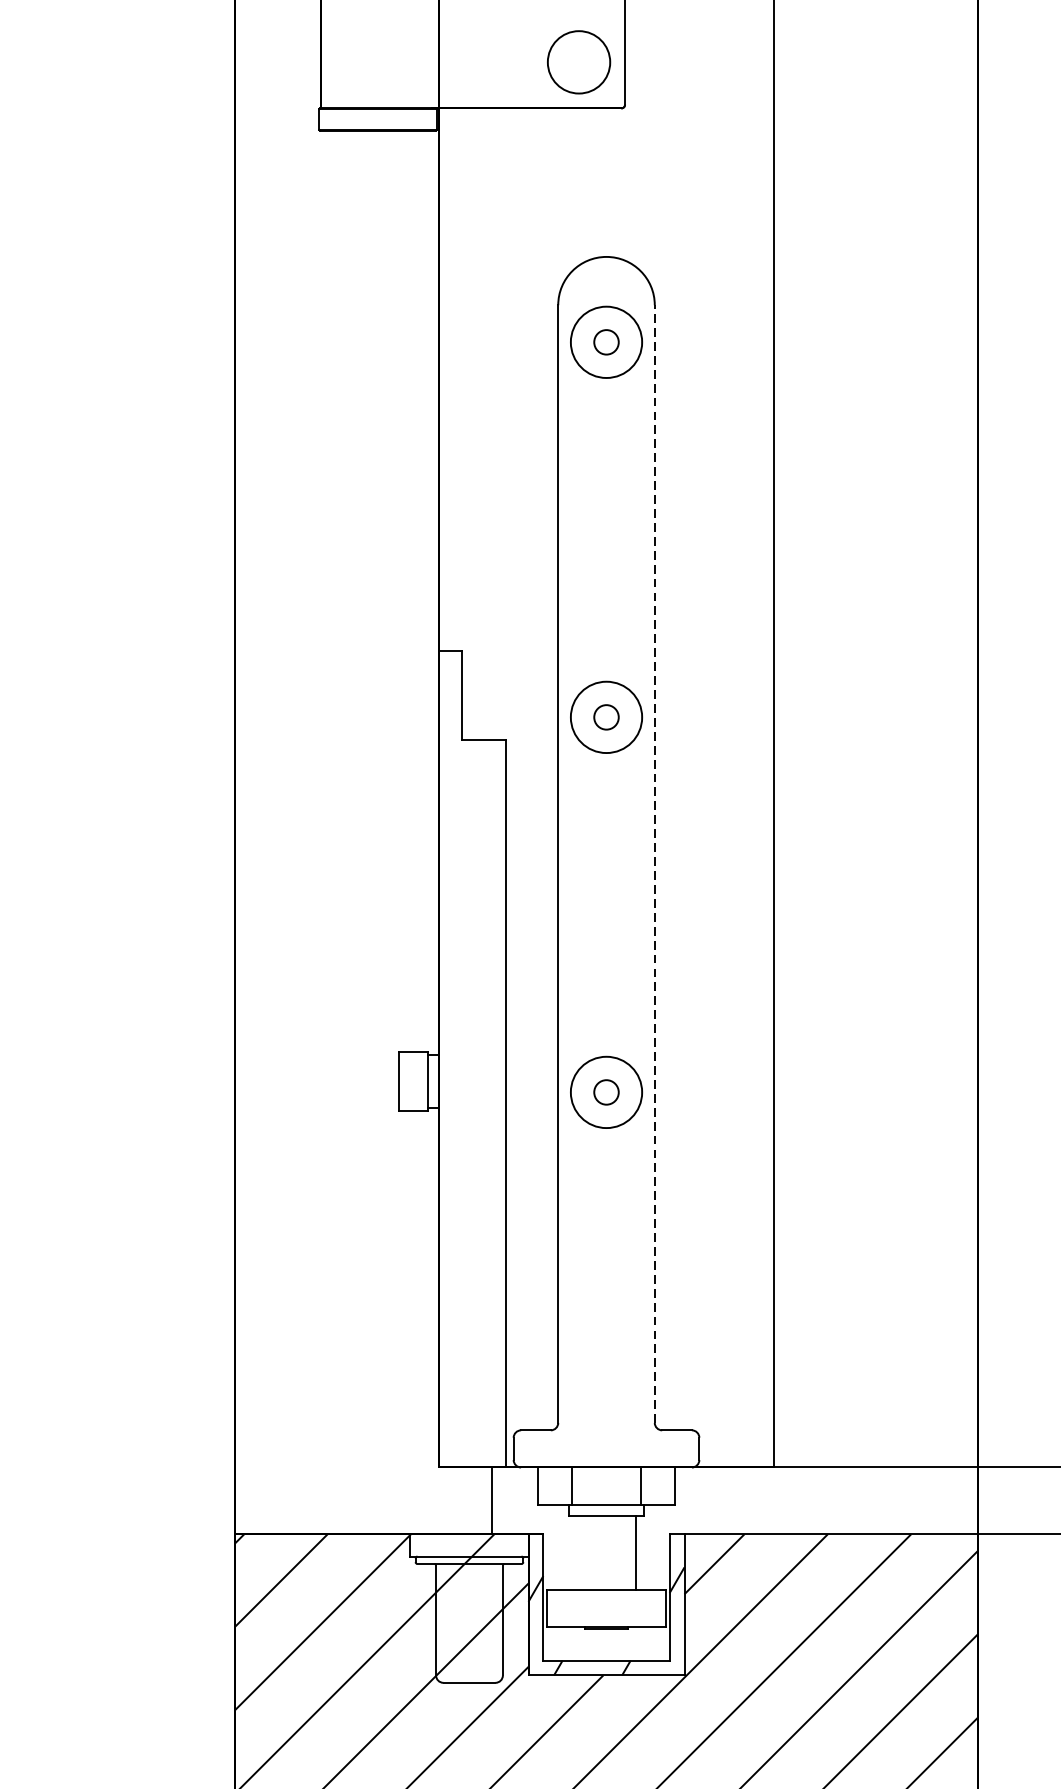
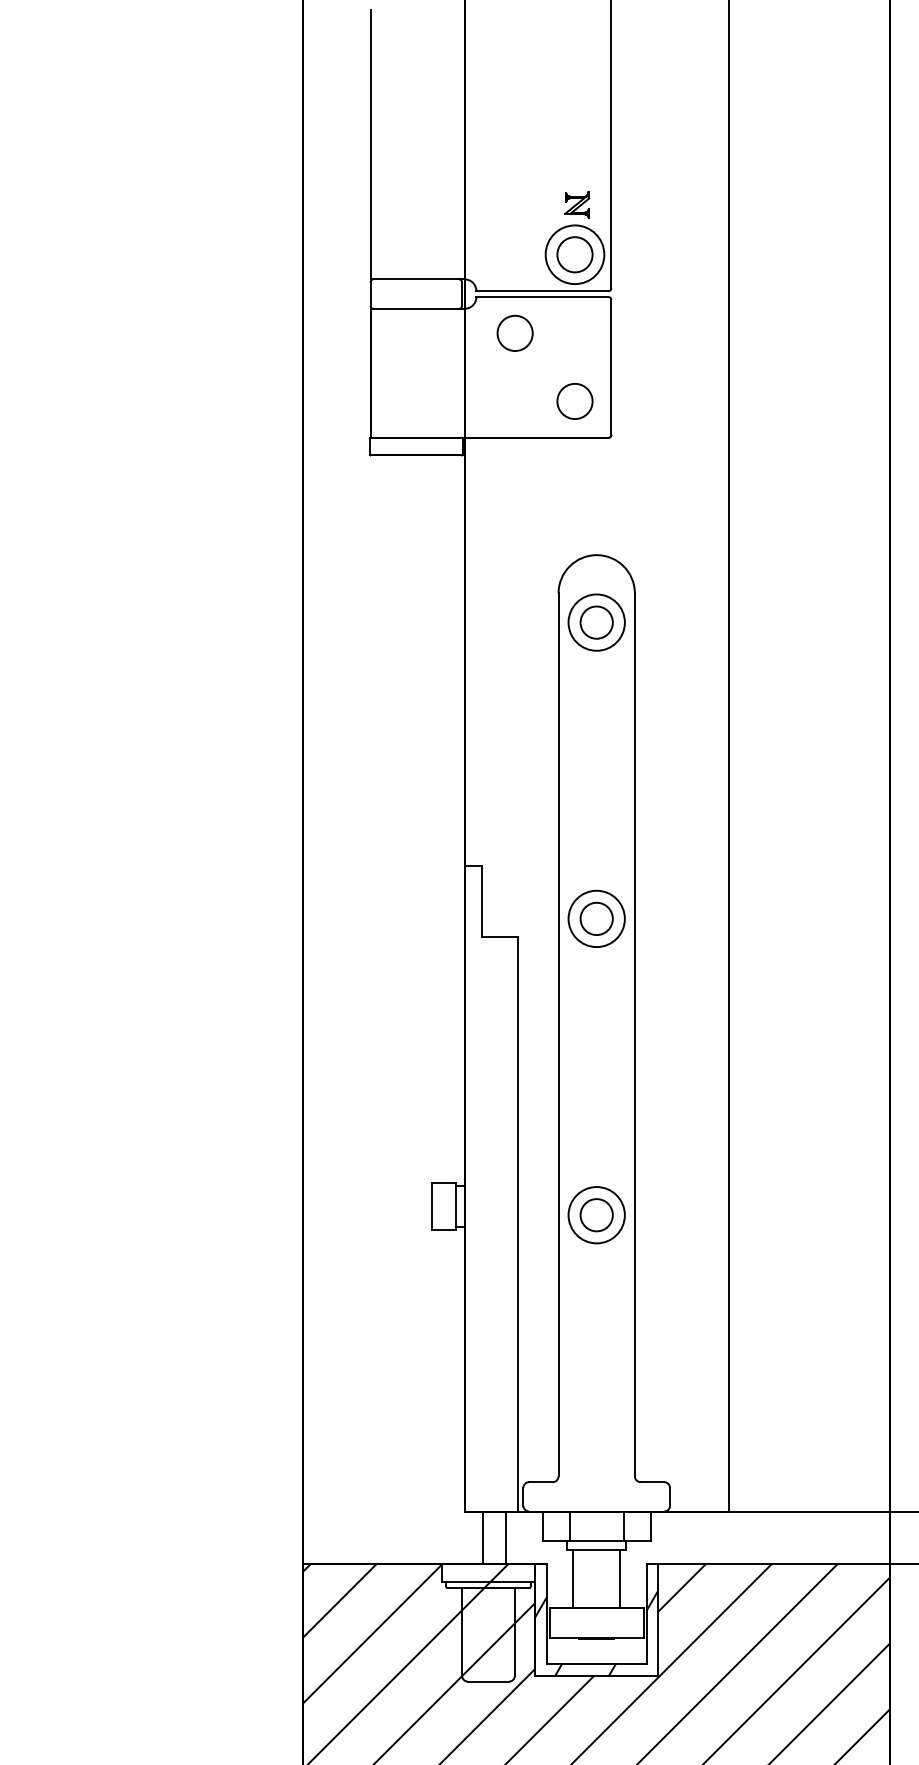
circle: (578, 62) -> (574, 401), size x0.71
circle: (606, 342) -> (596, 622), size x1.67
circle: (606, 716) -> (596, 918), size x1.67
line: (654, 863) -> (634, 1034), dashed -> solid
circle: (606, 1092) -> (596, 1215), size x1.67
line: (463, 1500) -> (483, 1537), added
line: (577, 1552) -> (573, 1578), added

